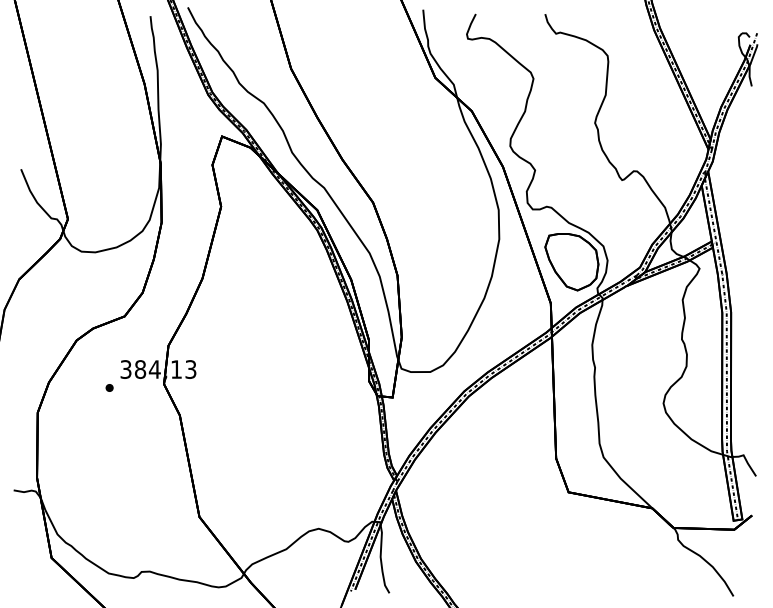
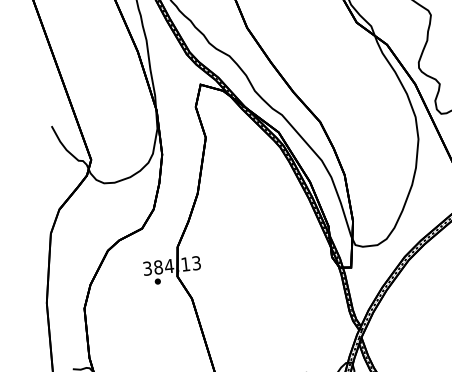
part: (109, 387) -> (157, 281), moved

